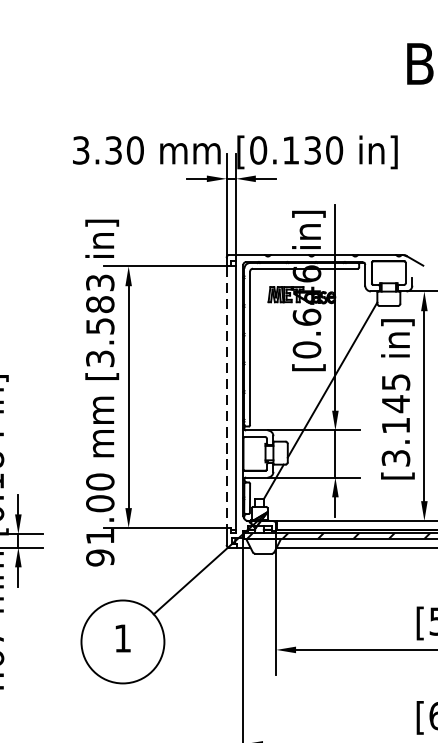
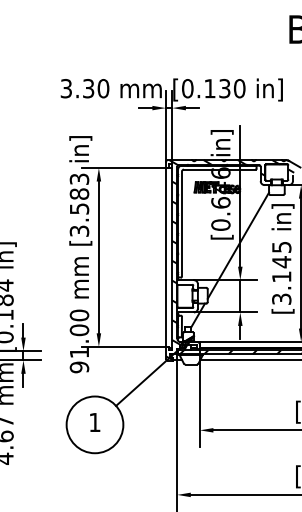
line: (227, 397) -> (166, 257), dashed -> solid
hatch: (319, 401) -> (229, 260), added

